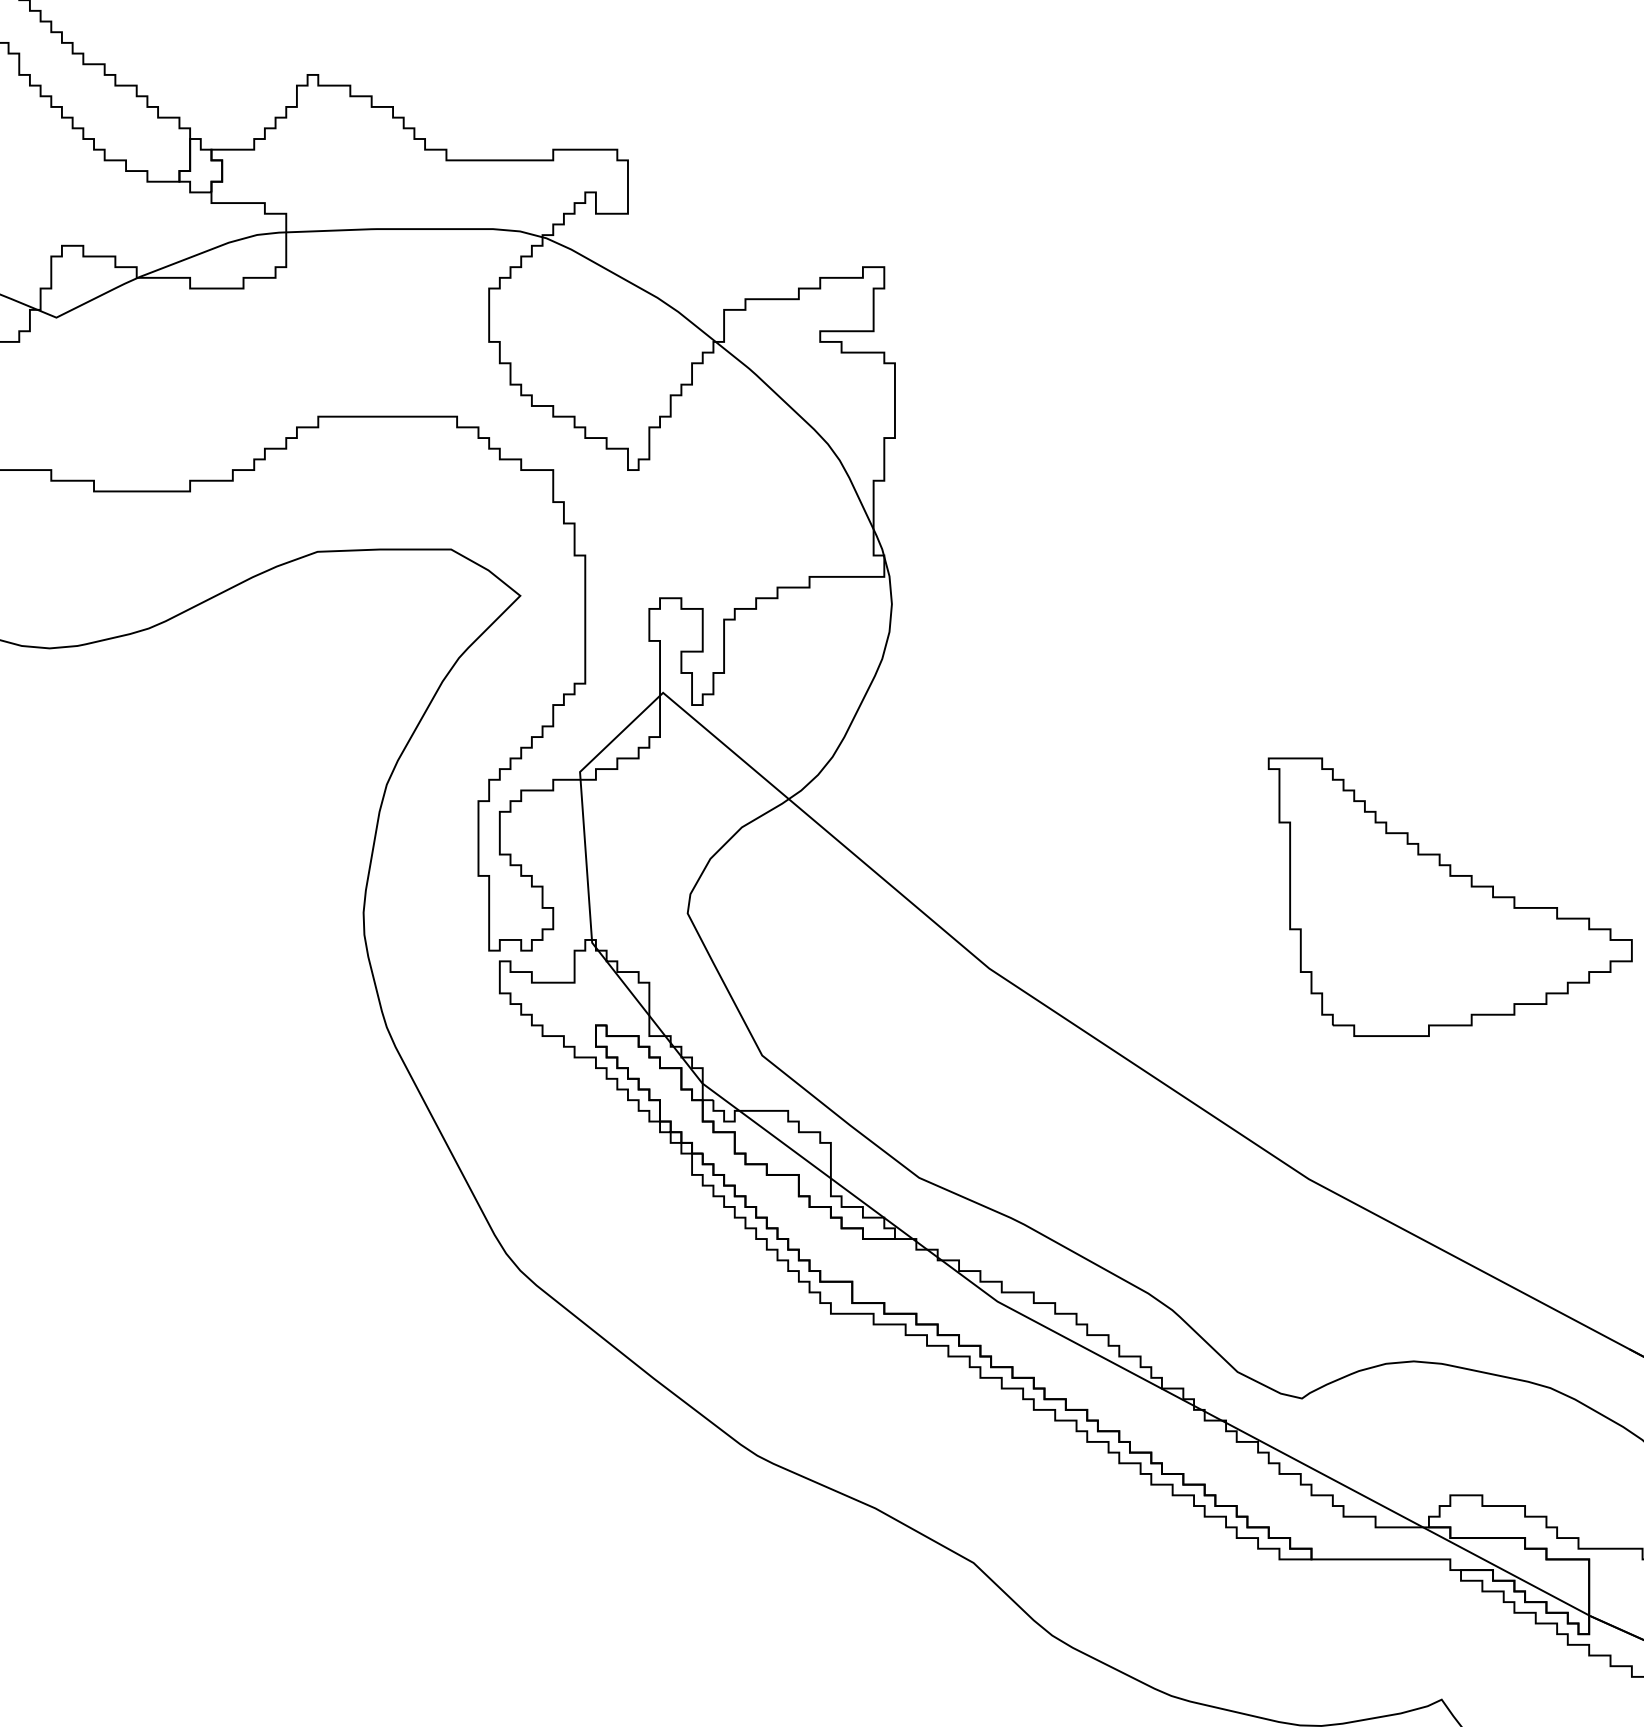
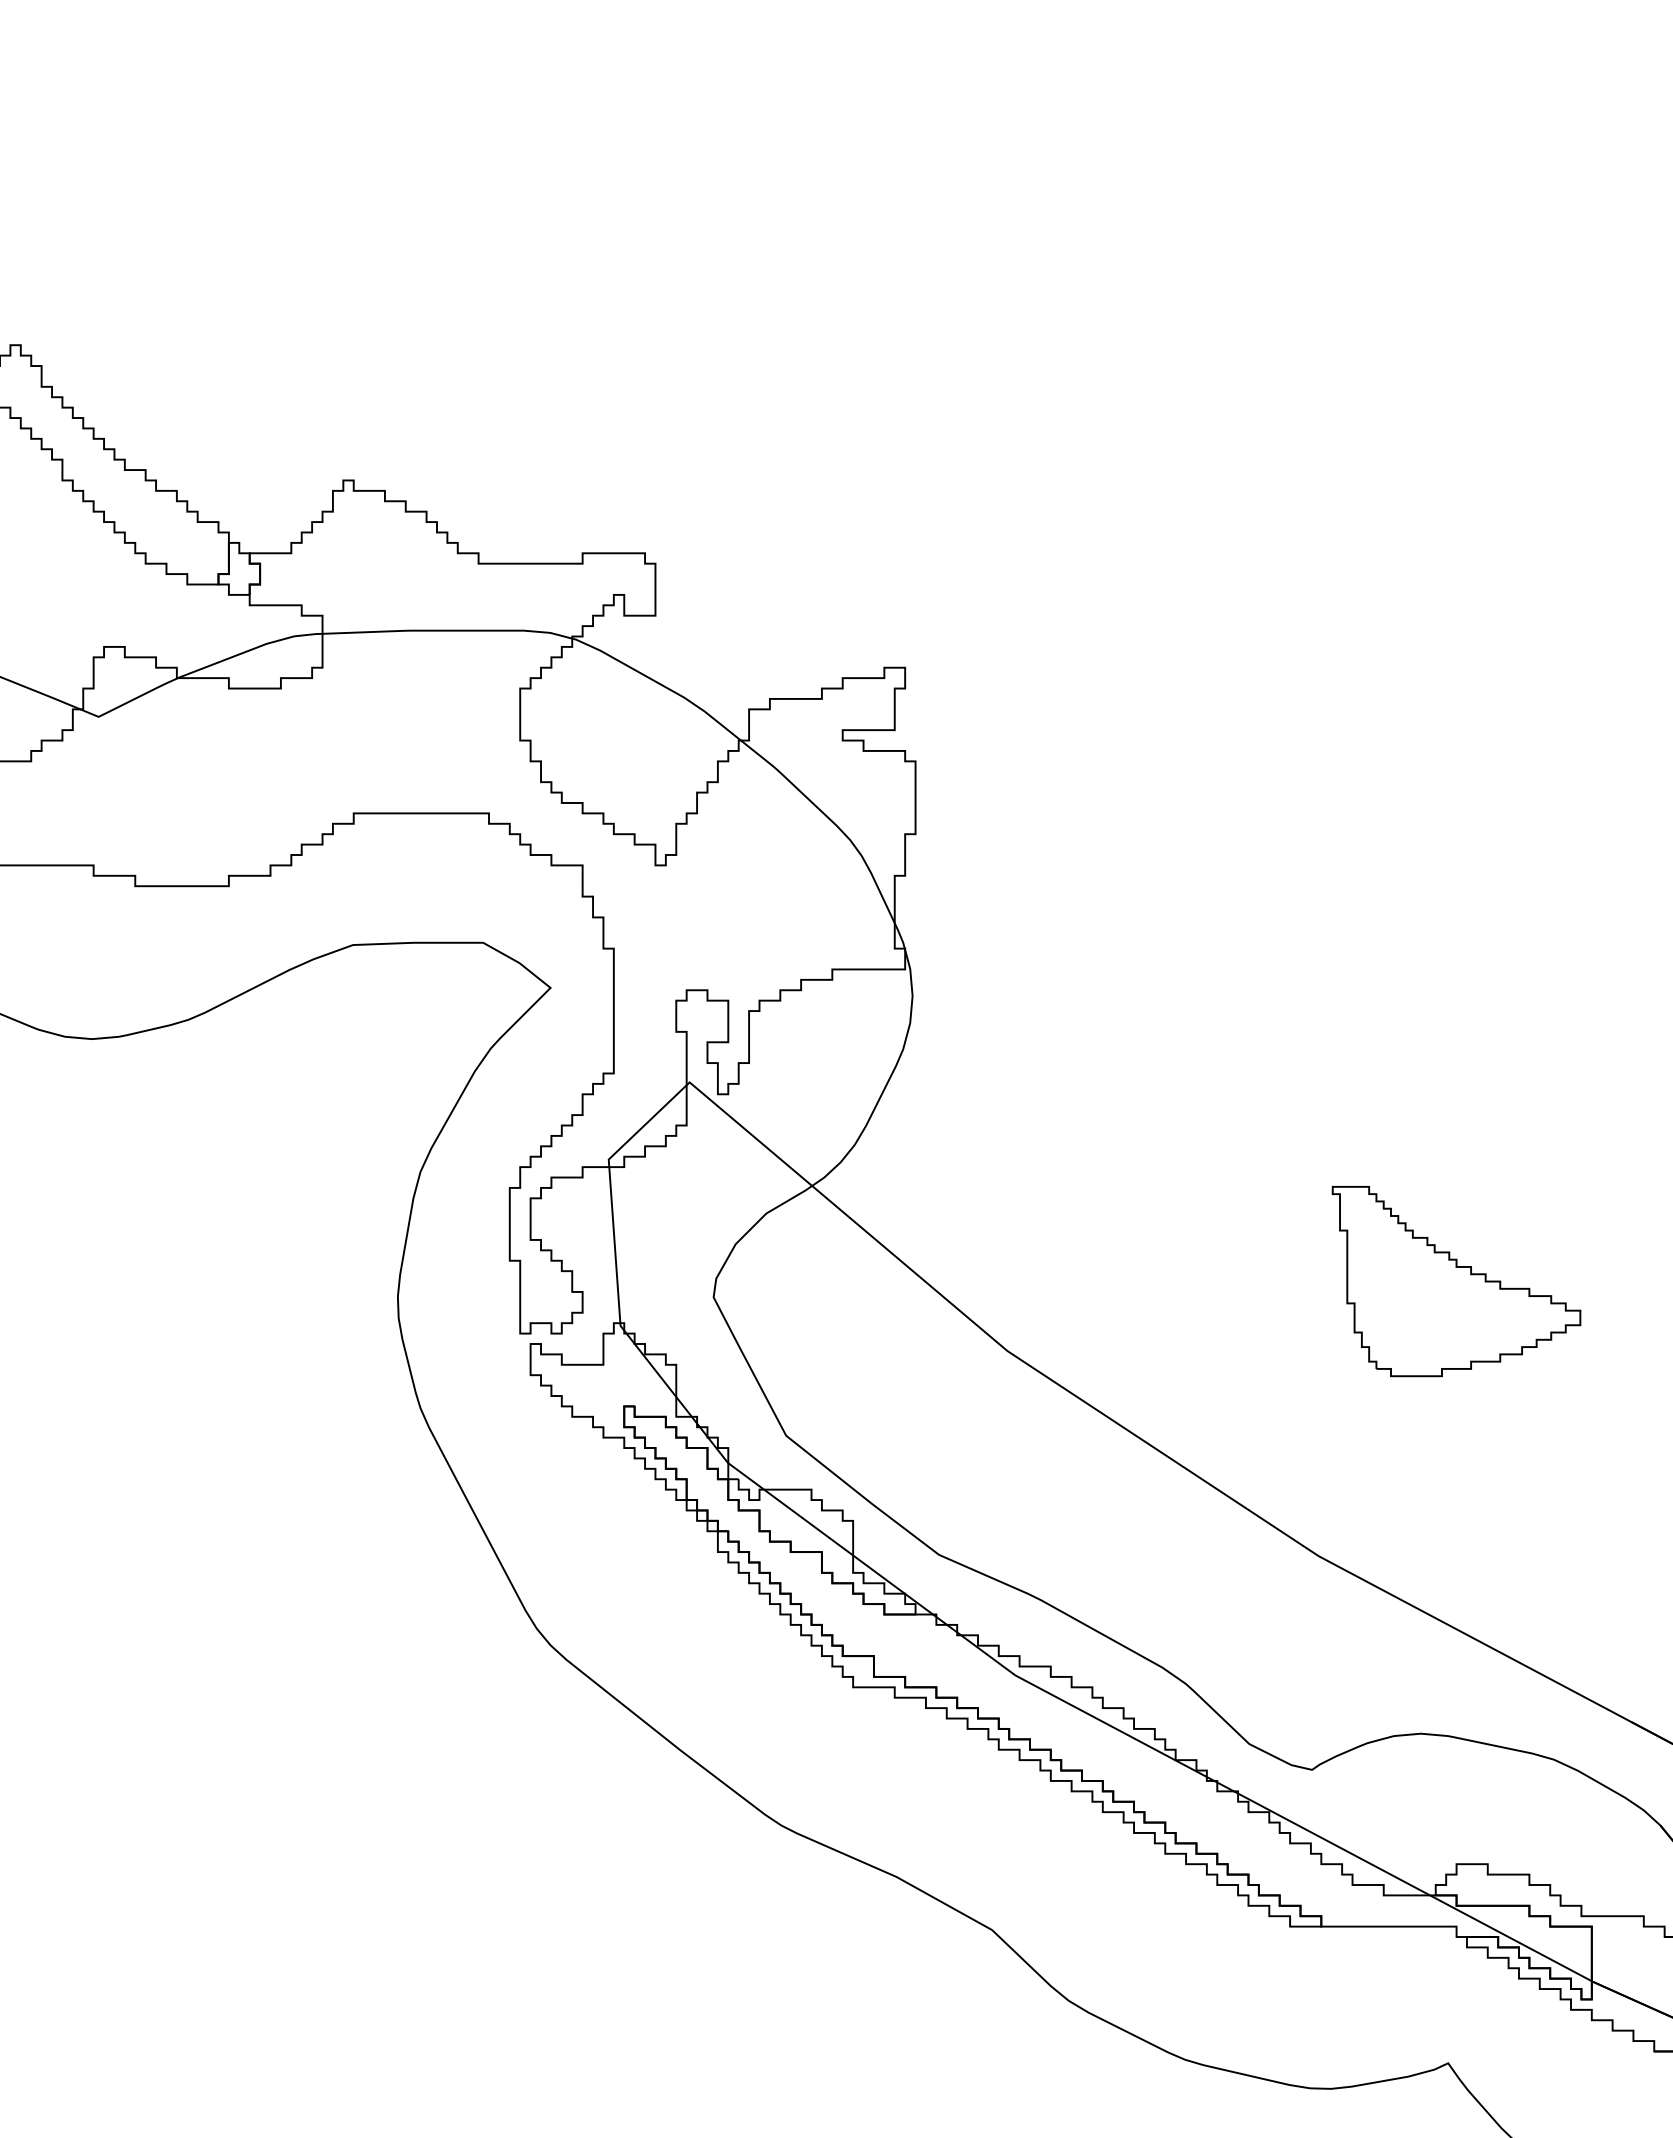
part: (1450, 897) -> (1456, 1281), size x0.7

